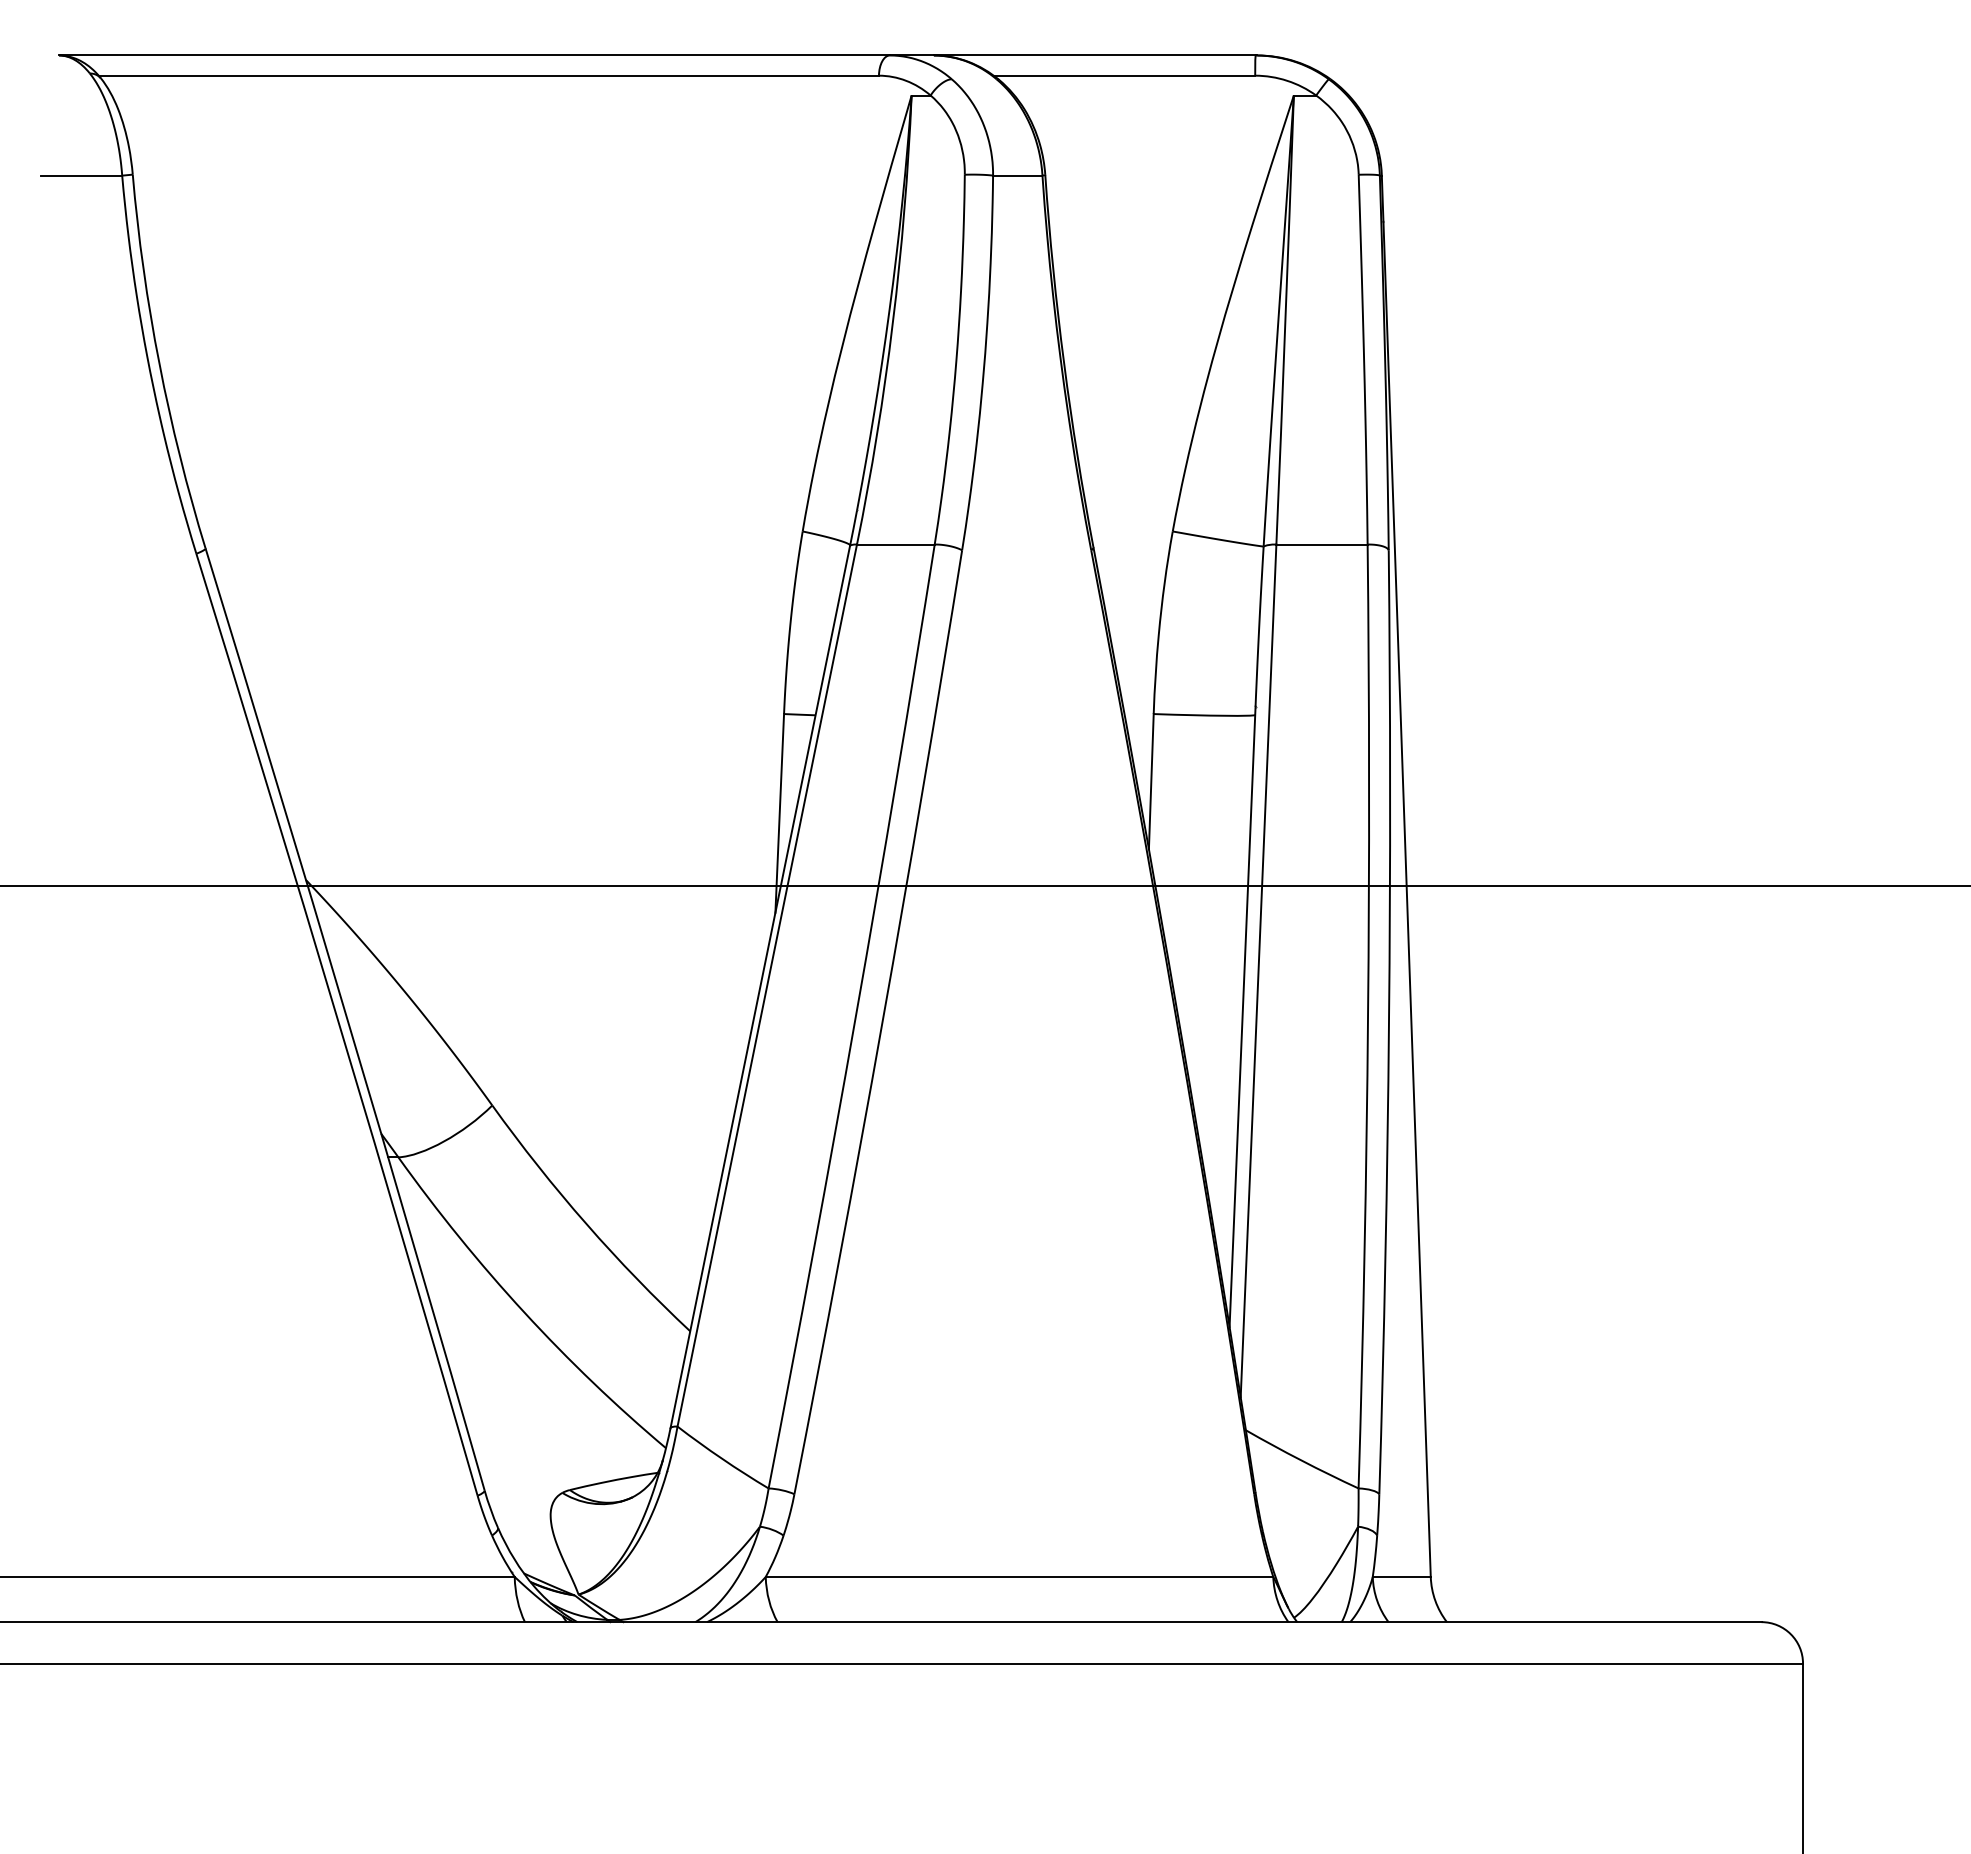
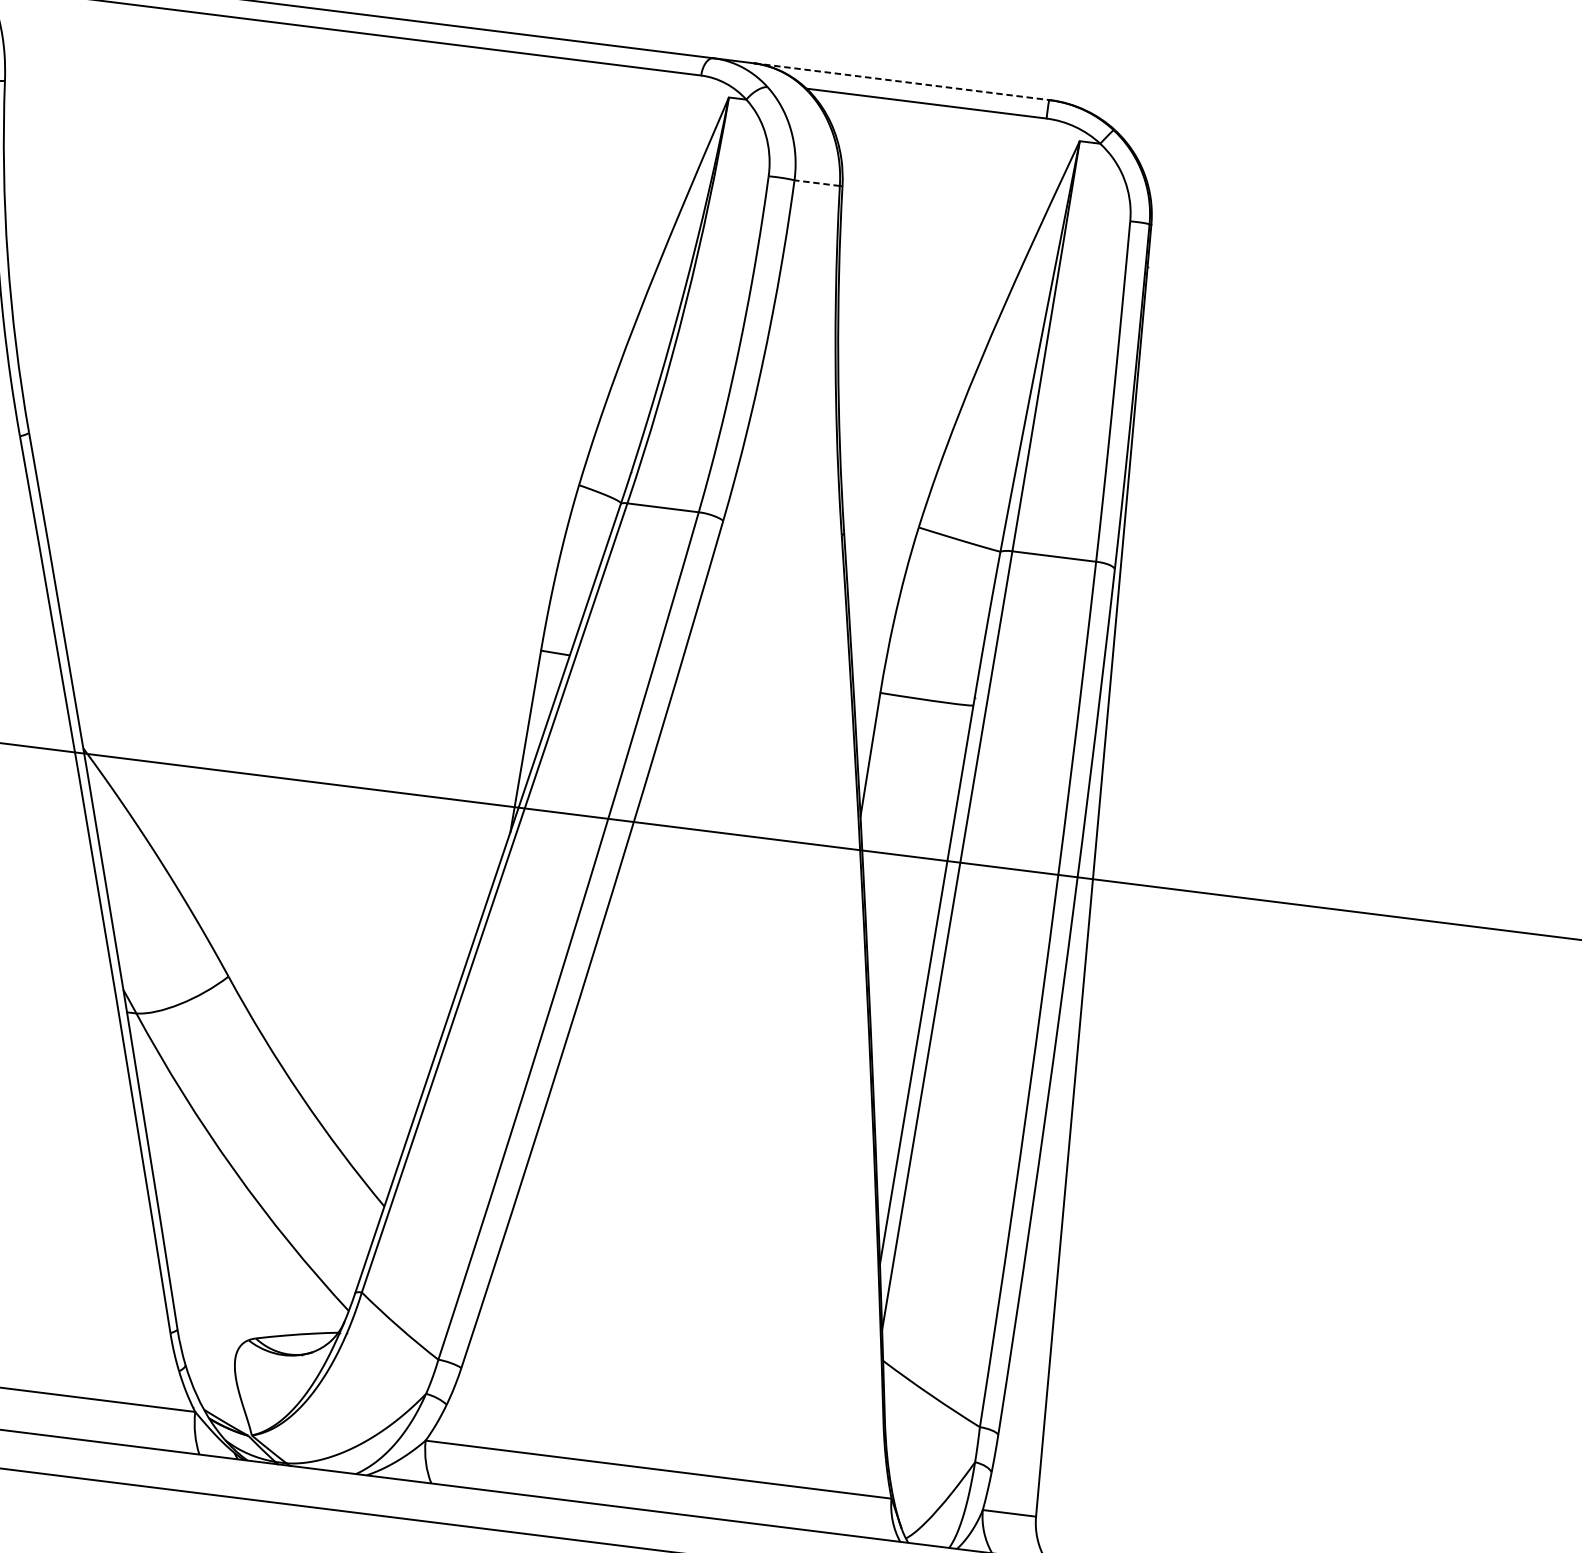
line: (1094, 55) -> (901, 81), solid -> dashed
line: (1017, 175) -> (816, 183), solid -> dashed

